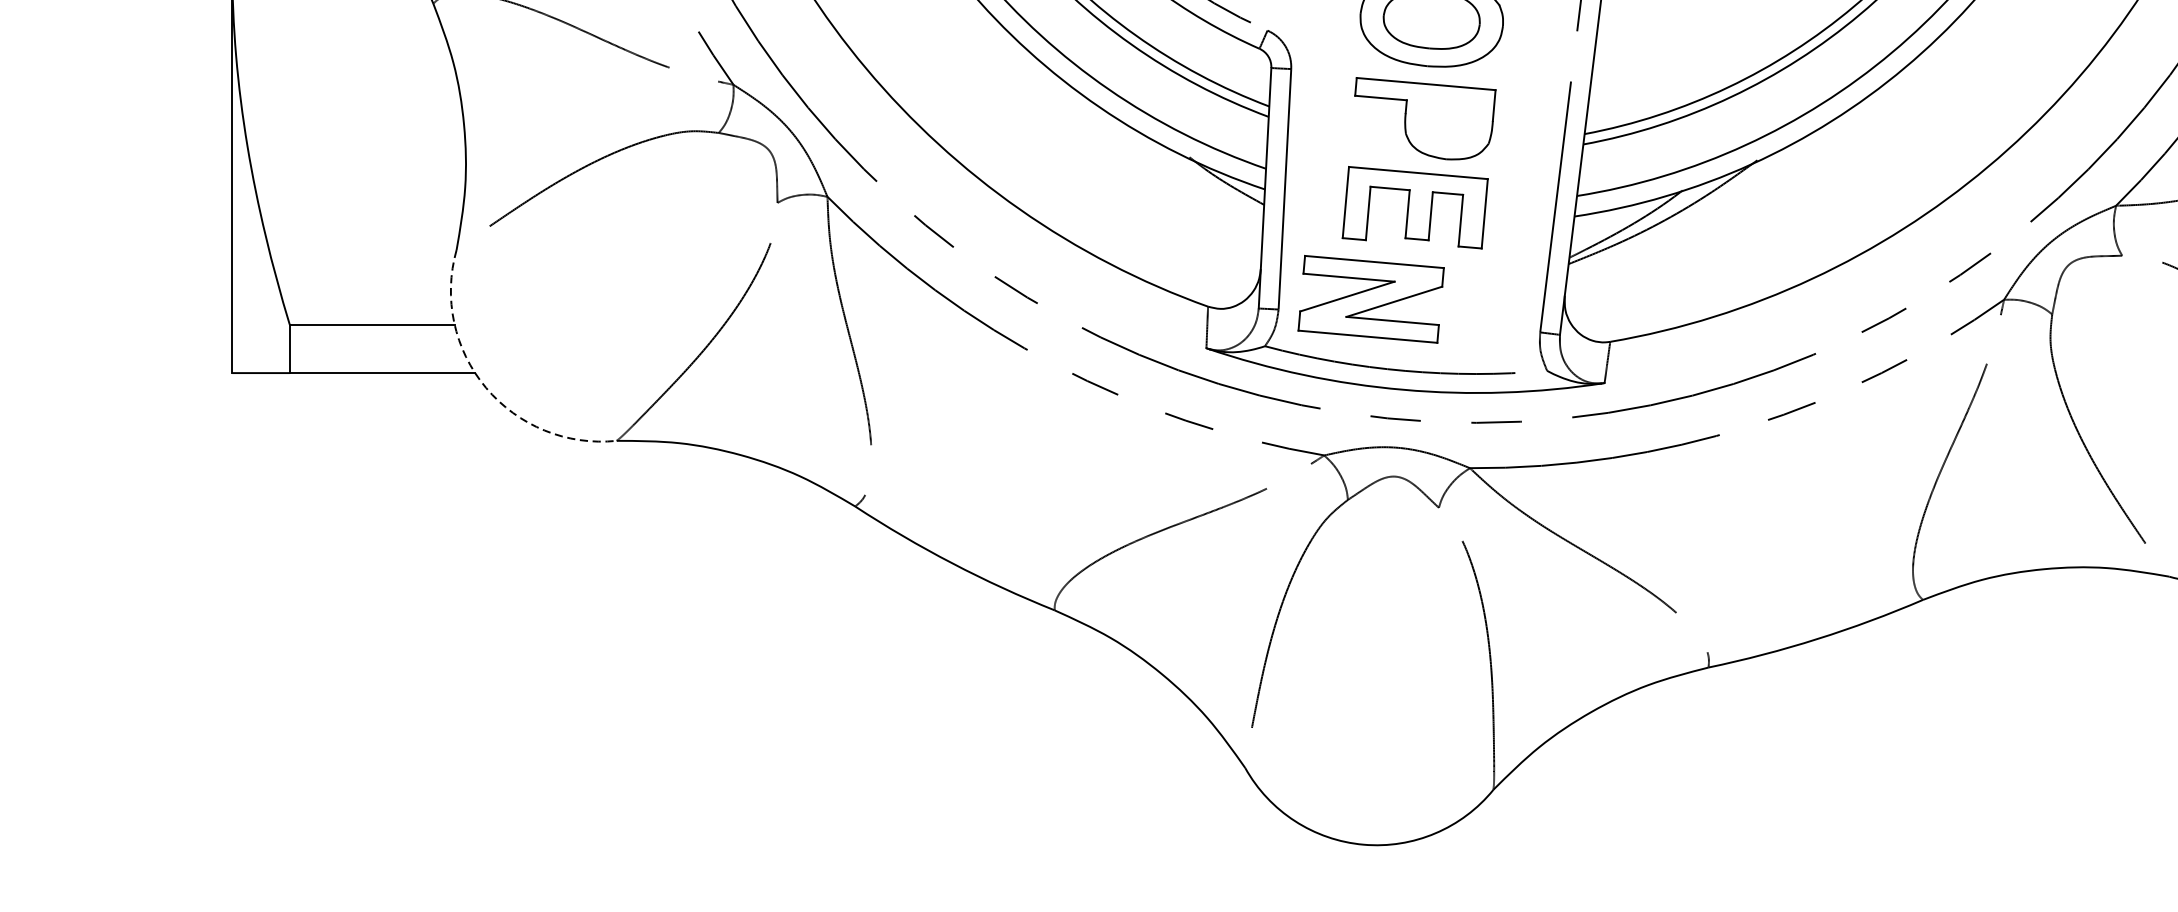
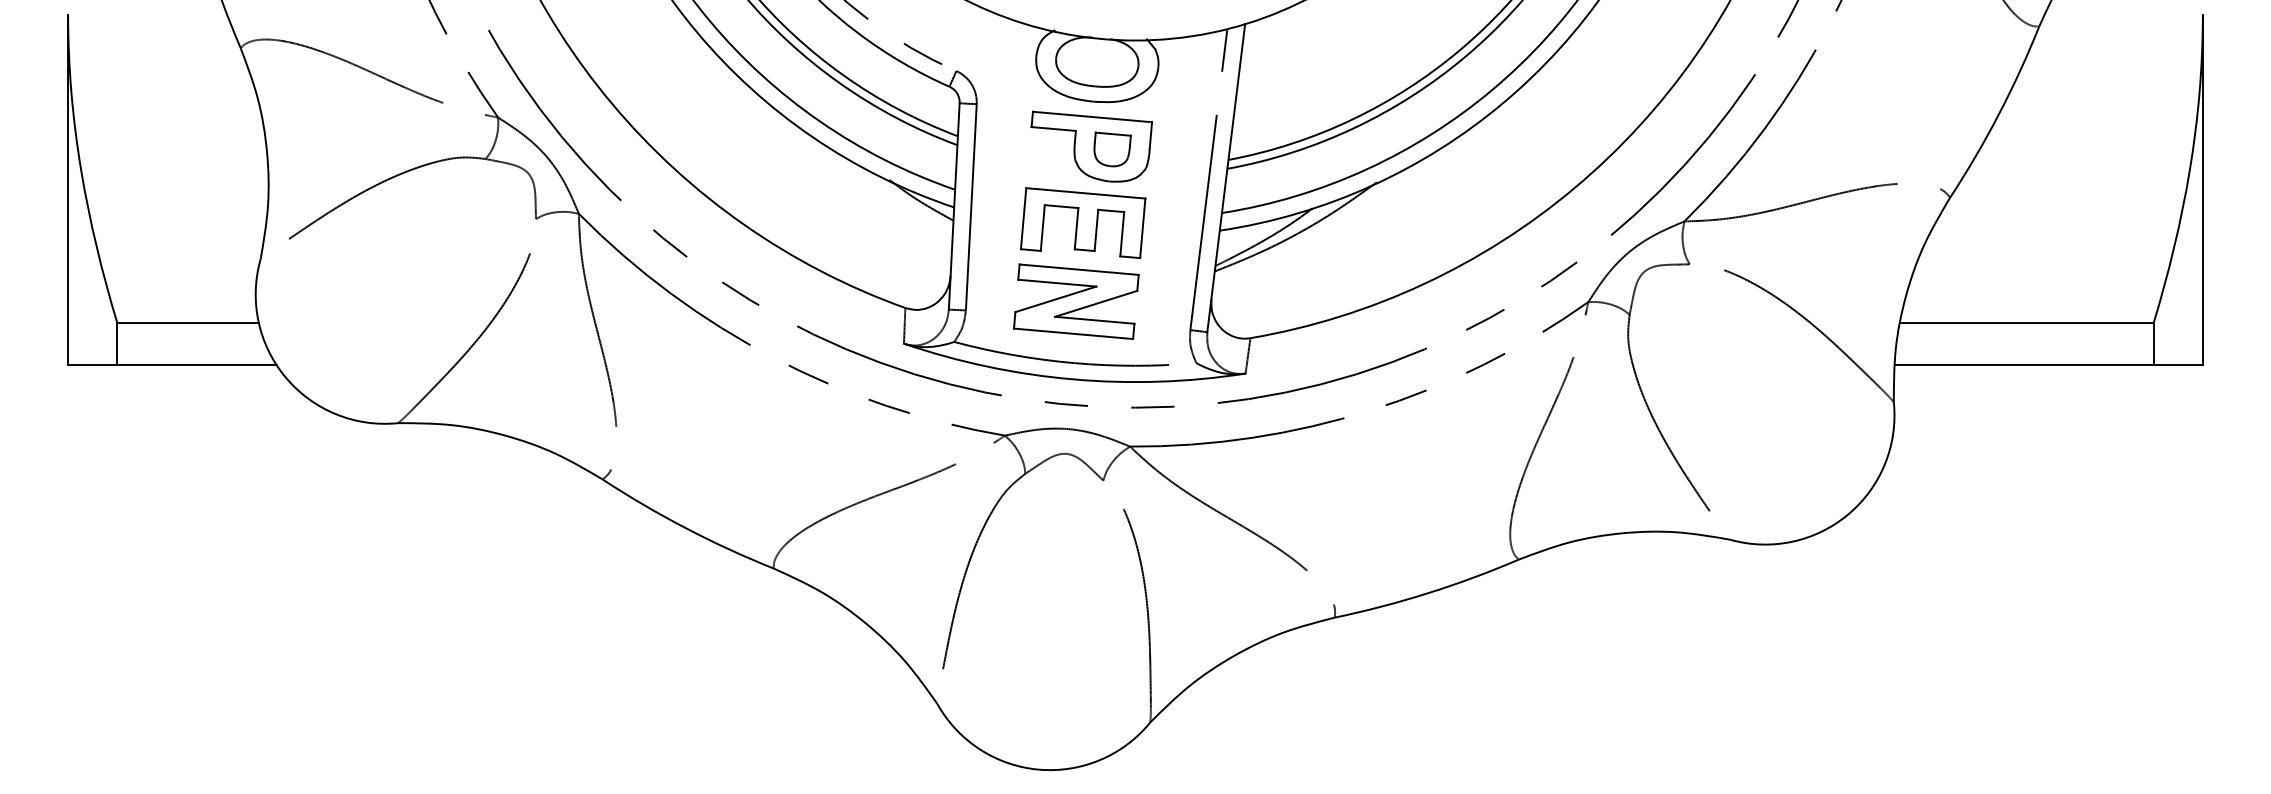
part: (1449, 121) -> (1112, 149), added
part: (1371, 299) -> (1076, 301), moved
arc: (485, 387) -> (285, 377), dashed -> solid

